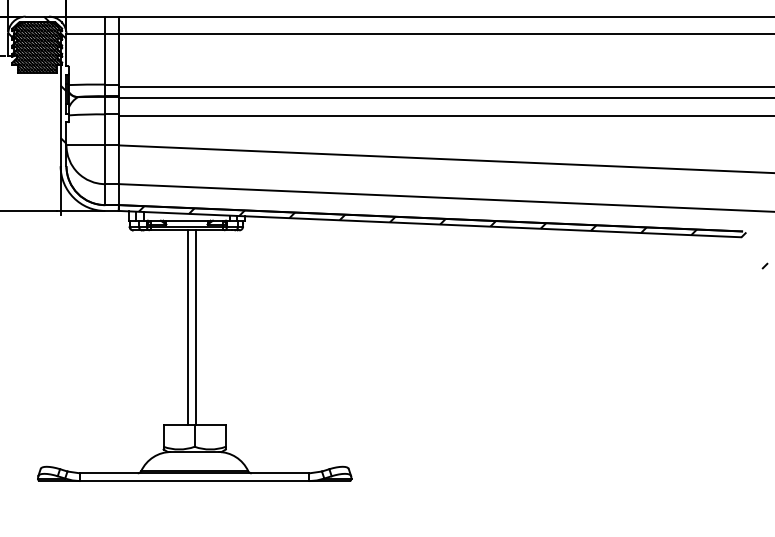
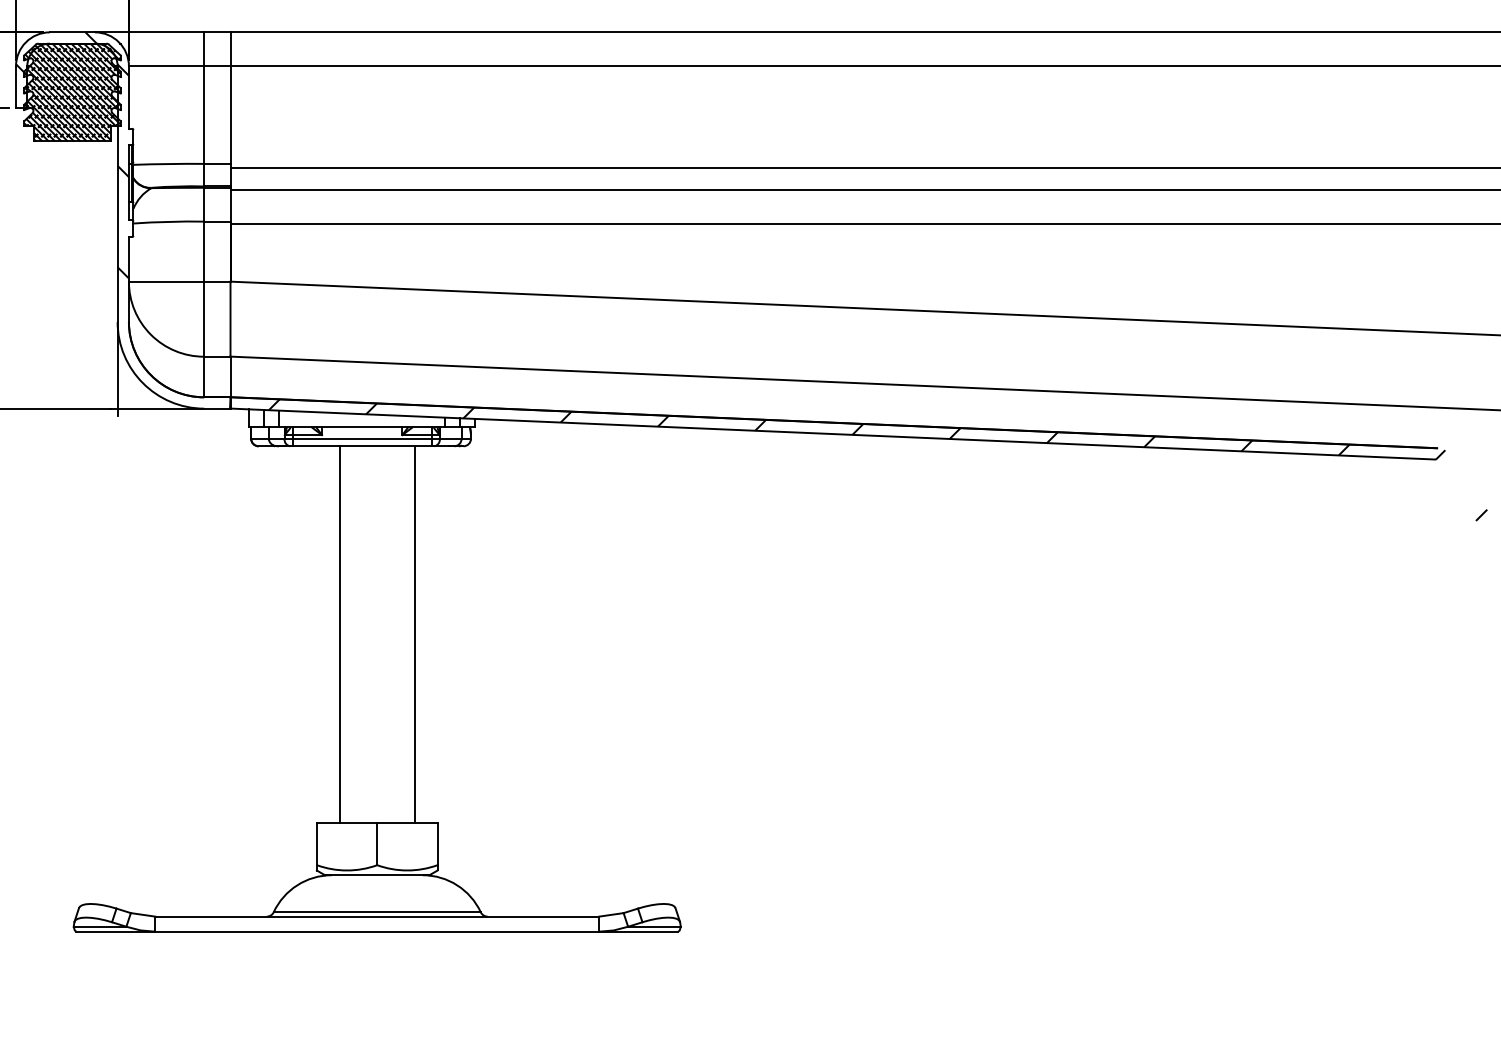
line: (188, 327) -> (415, 634), moved
line: (196, 327) -> (340, 634), moved

